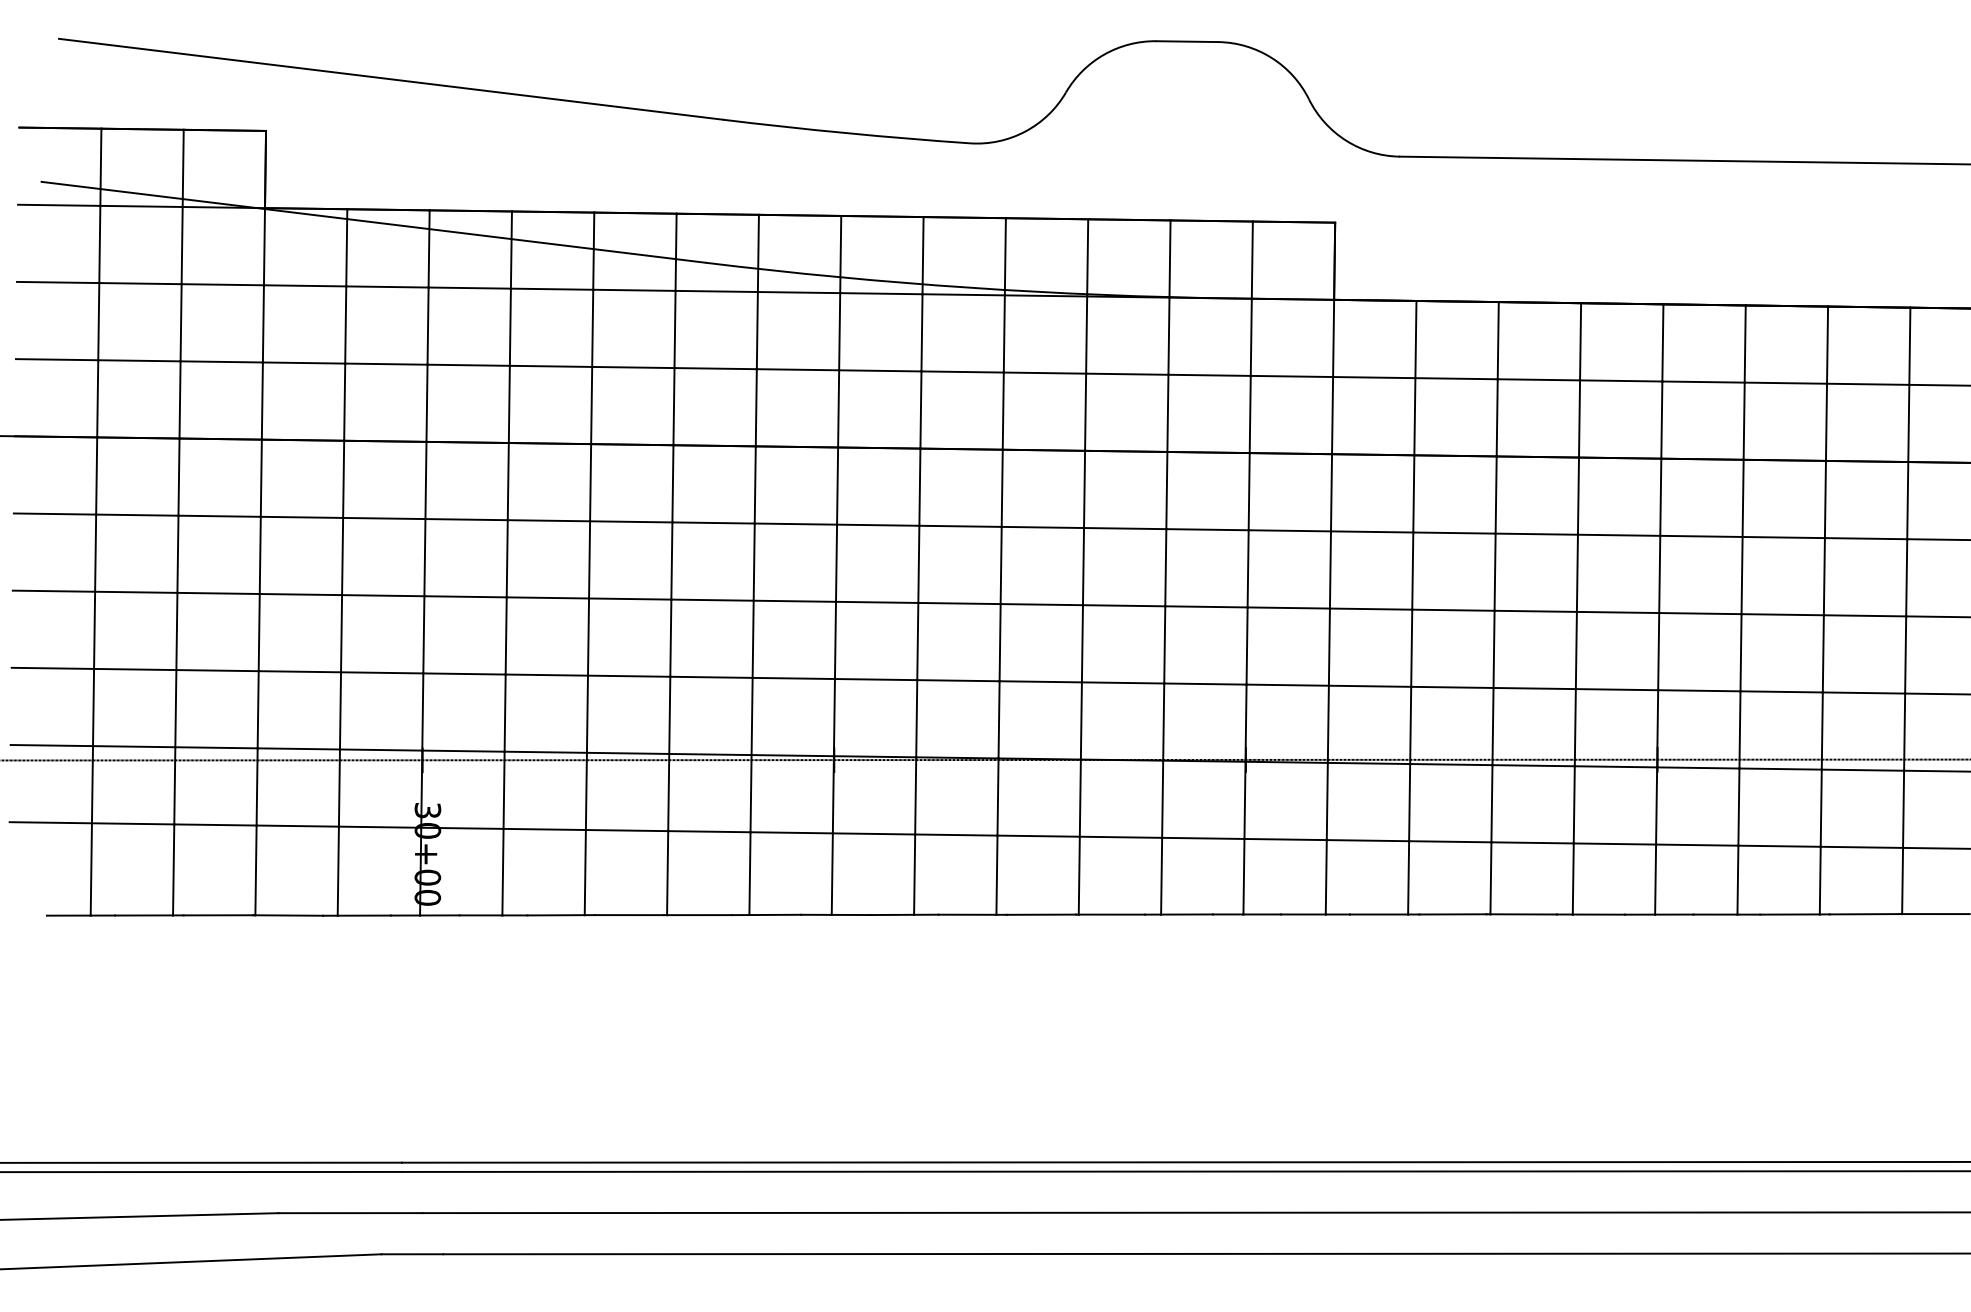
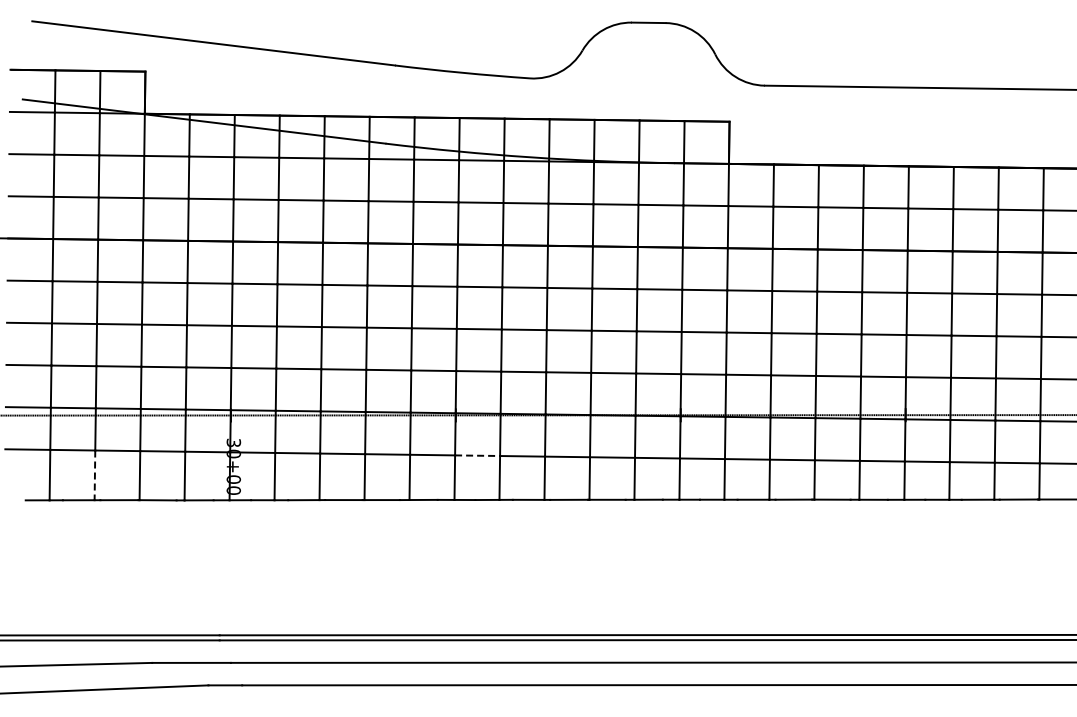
line: (875, 833) -> (478, 455), solid -> dashed
line: (172, 870) -> (94, 475), solid -> dashed

